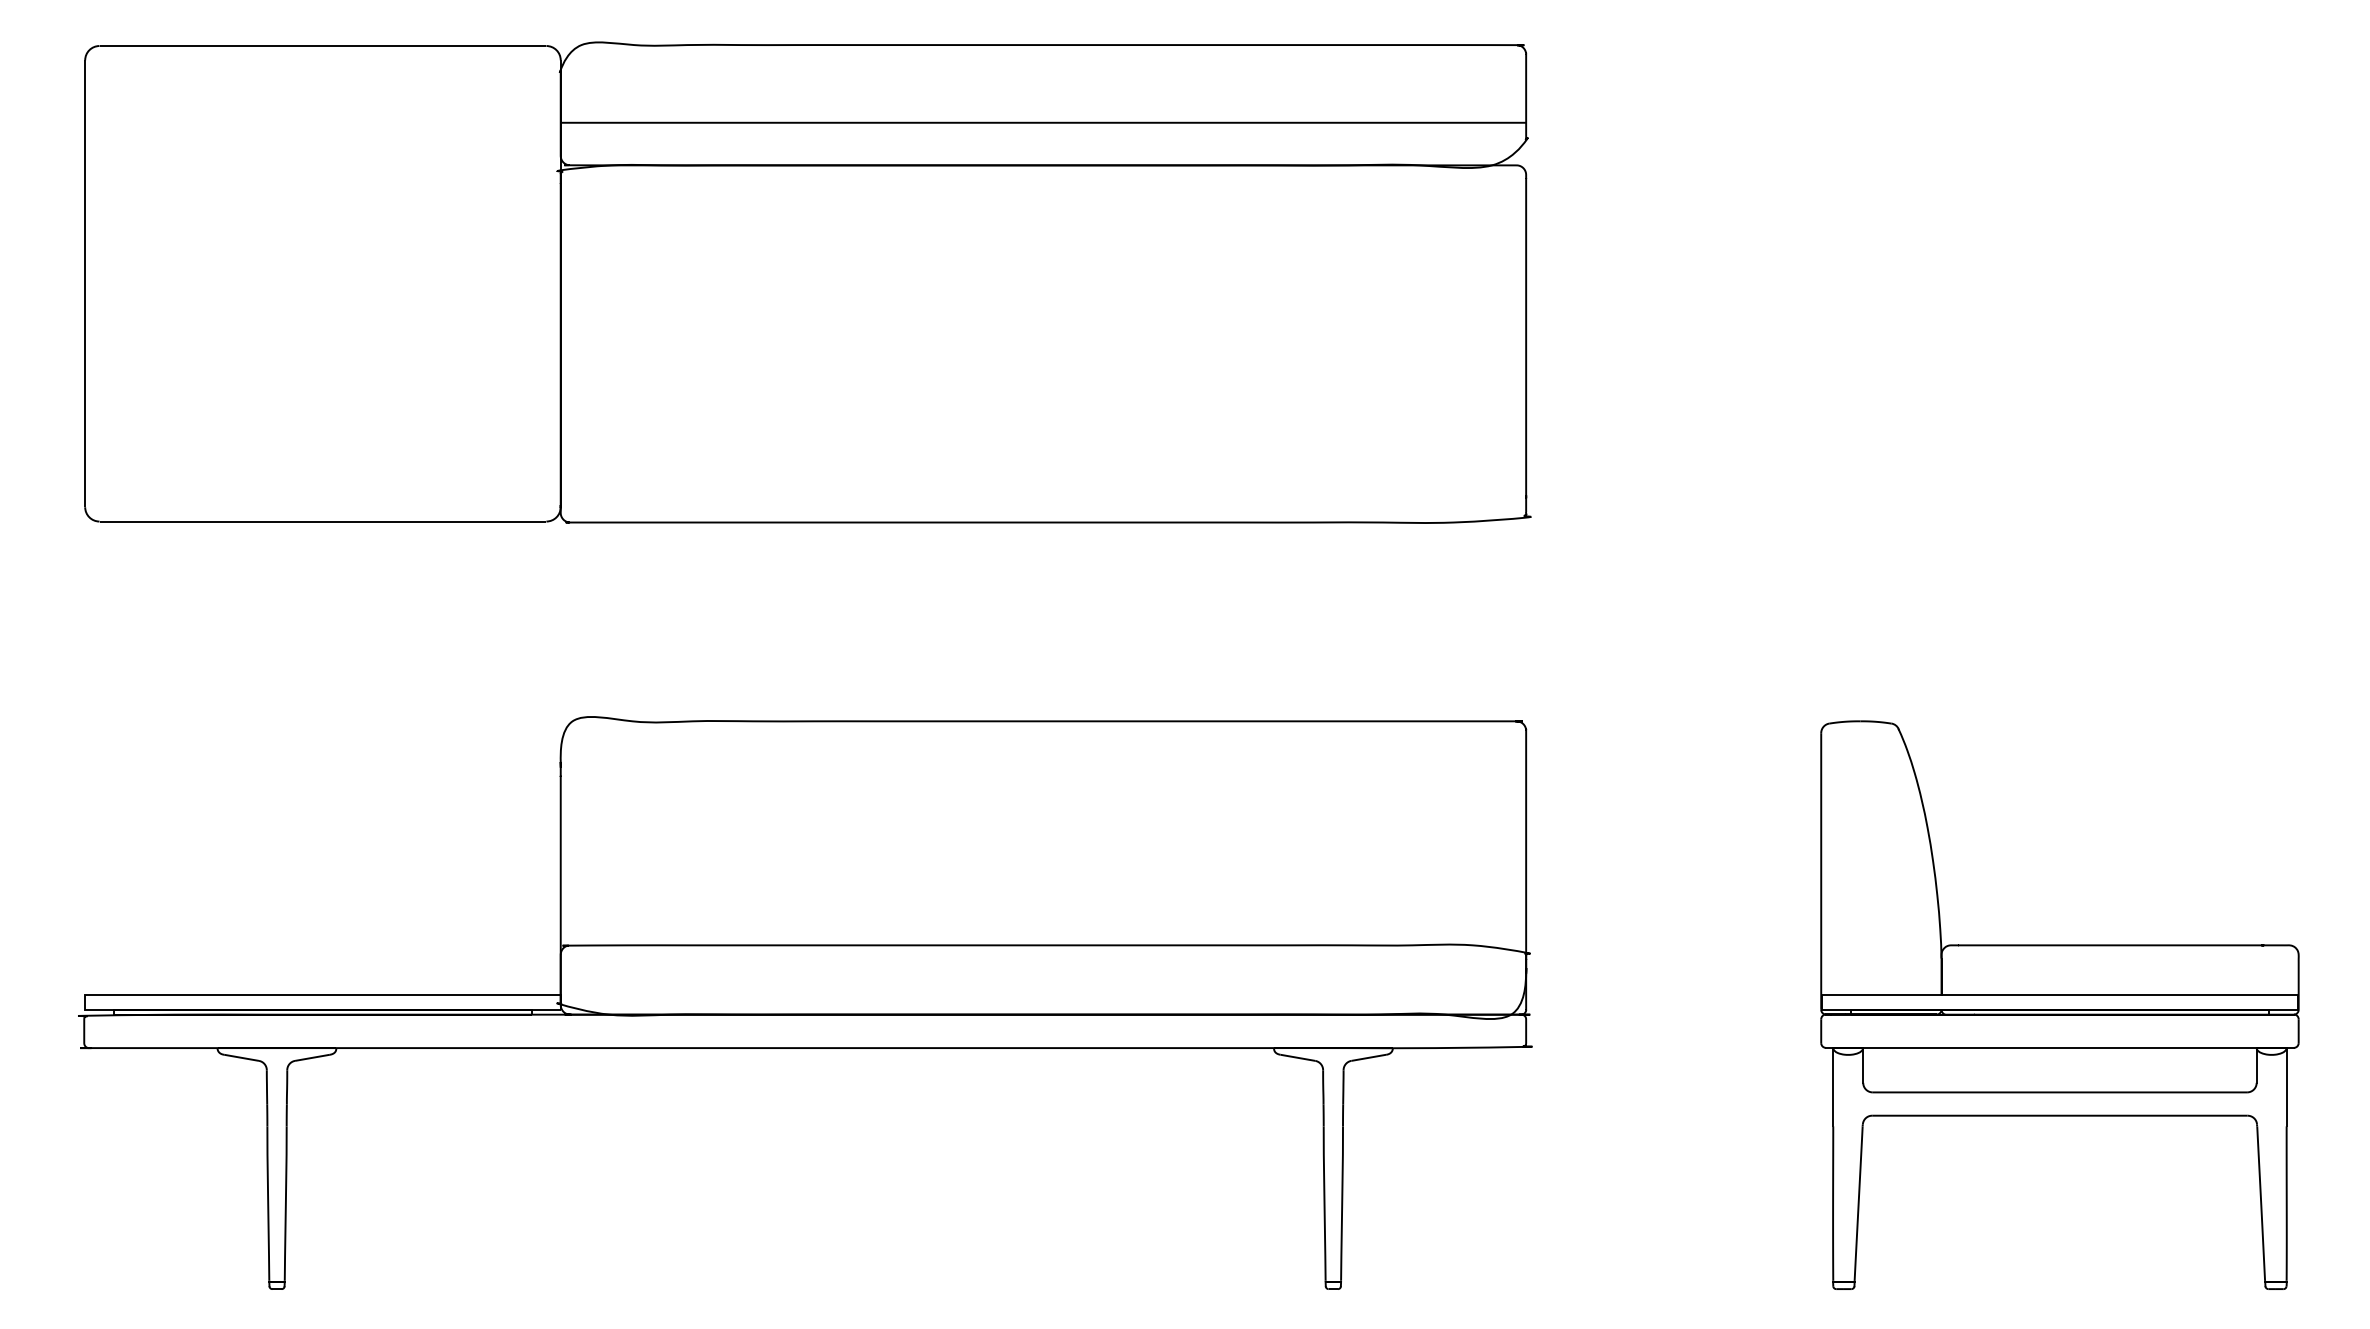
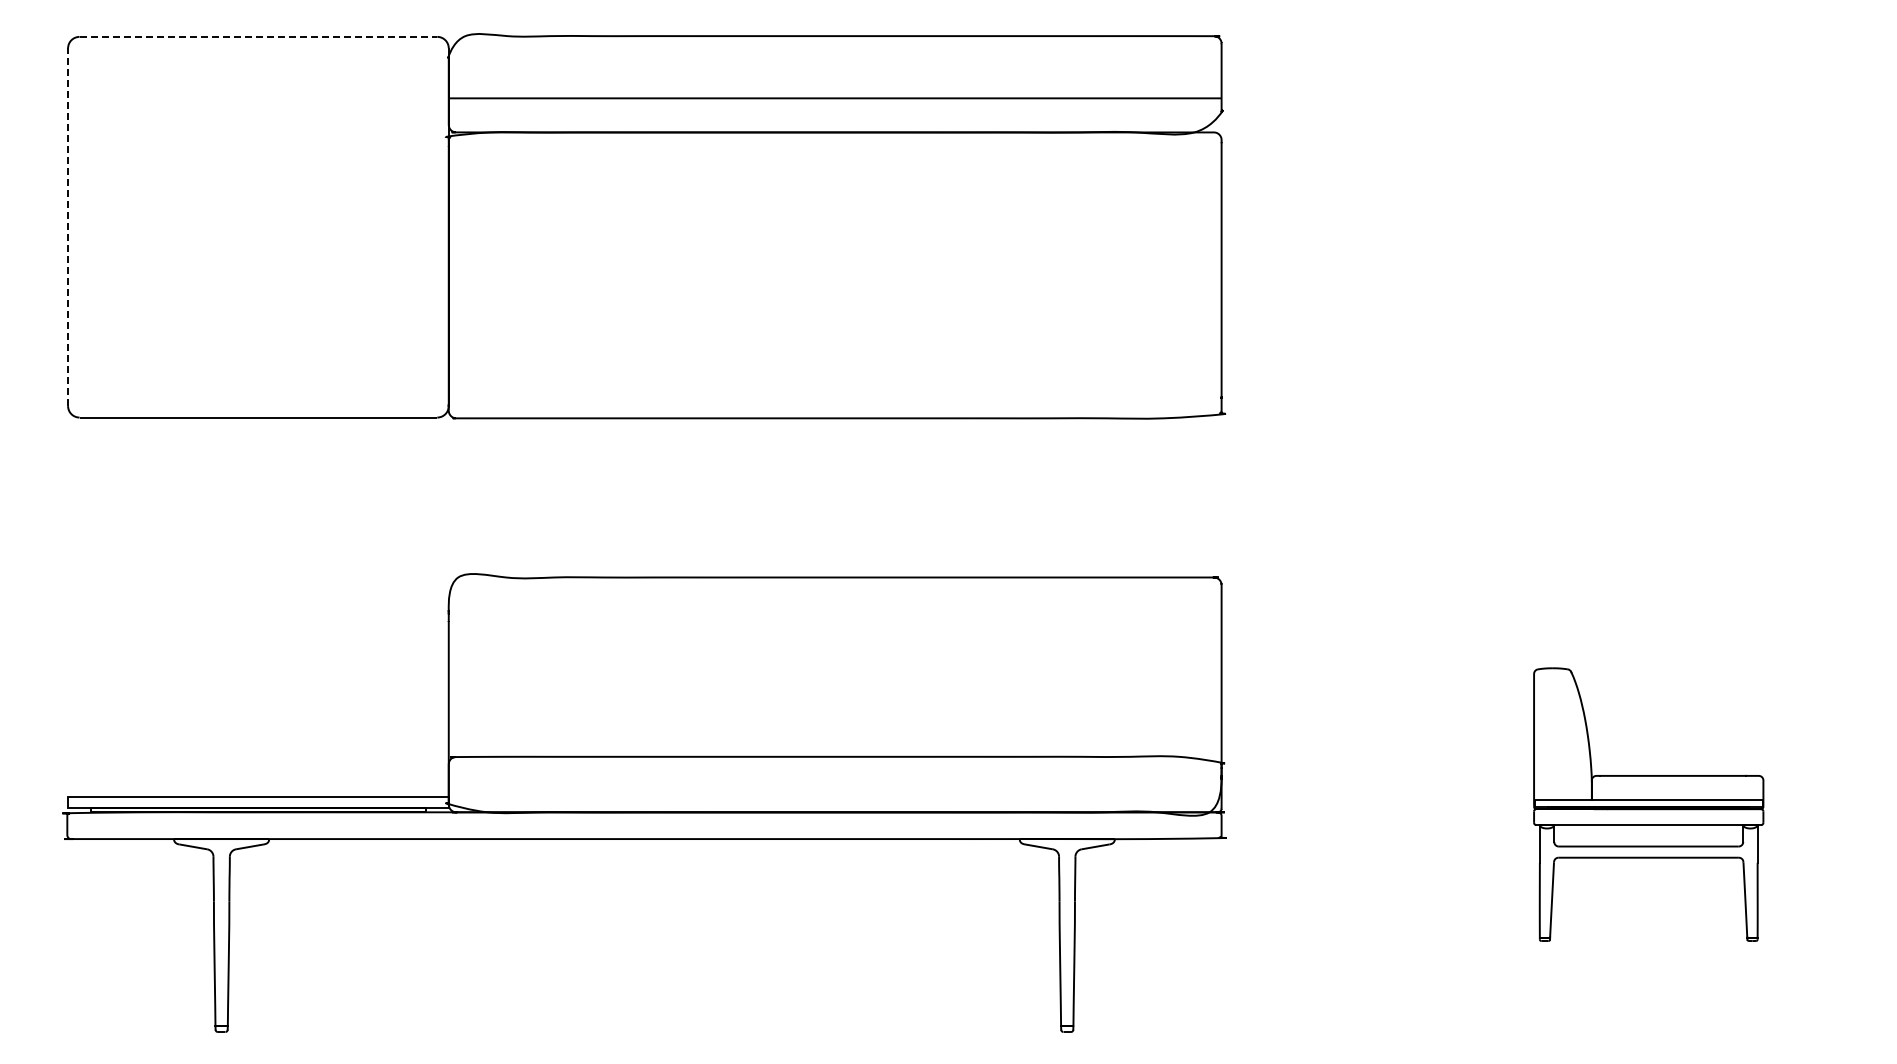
line: (323, 45) -> (258, 36), solid -> dashed
line: (85, 284) -> (68, 227), solid -> dashed
part: (2059, 1004) -> (1648, 804), size x0.6

